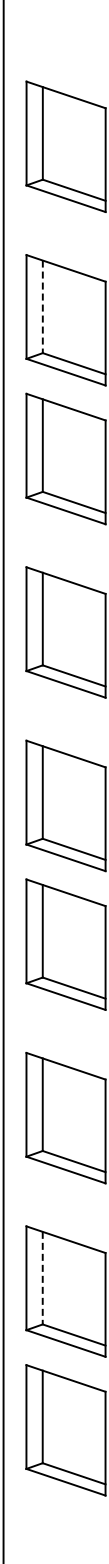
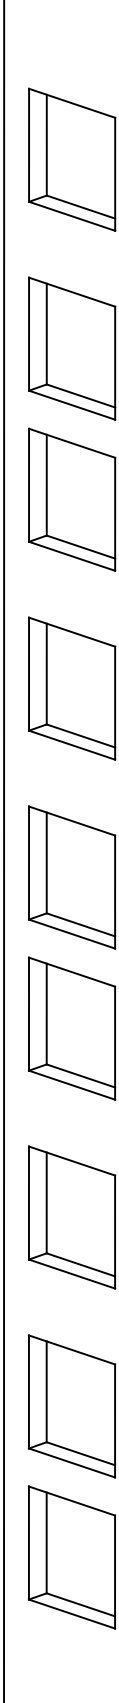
line: (42, 307) -> (46, 334), dashed -> solid
line: (42, 1278) -> (46, 1392), dashed -> solid

